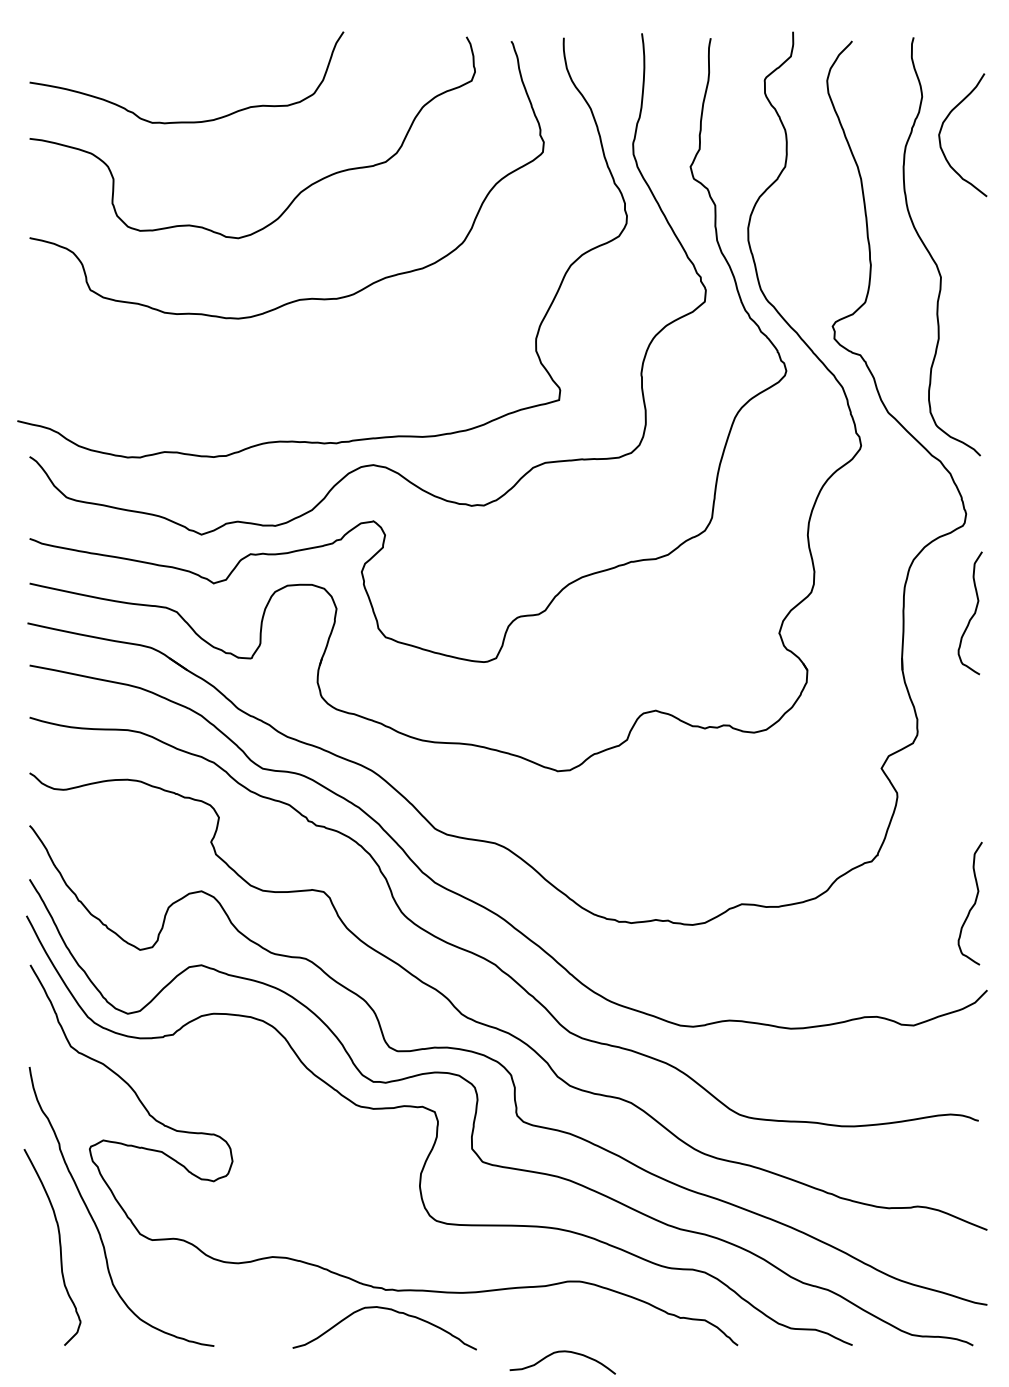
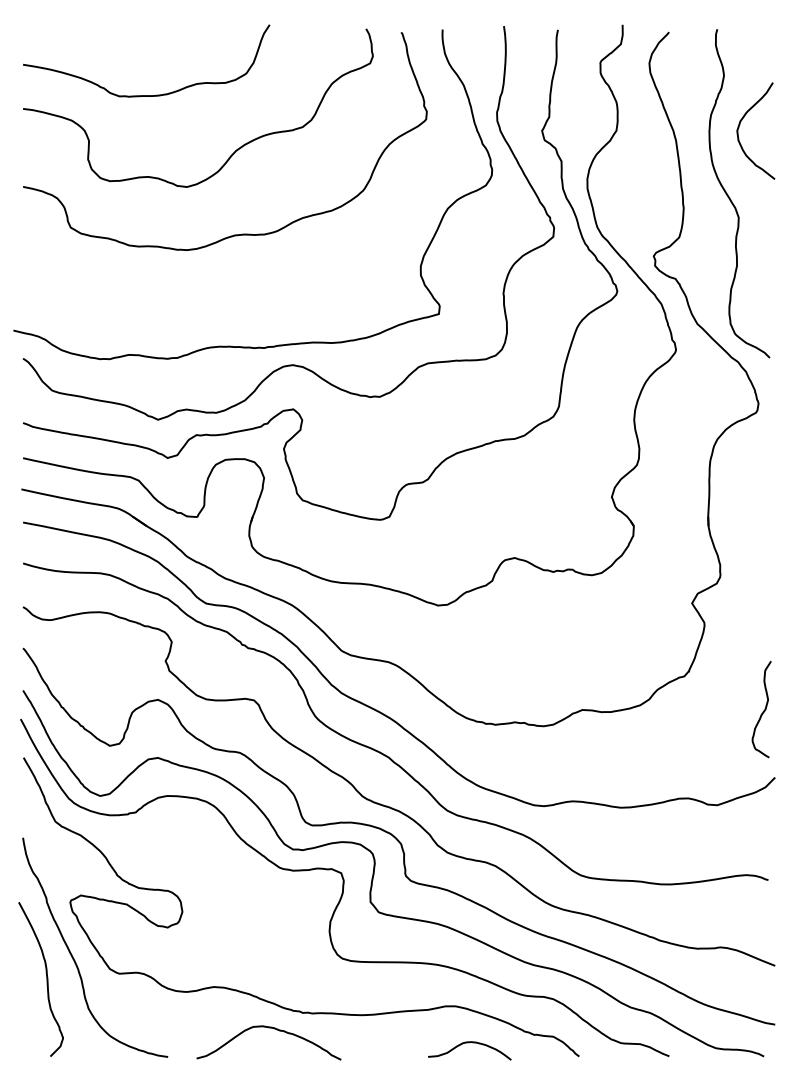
curve: (943, 126) -> (740, 124), moved
curve: (972, 614) -> (763, 482), removed
curve: (384, 1309) -> (268, 1028), moved
curve: (562, 1353) -> (469, 1043), moved

